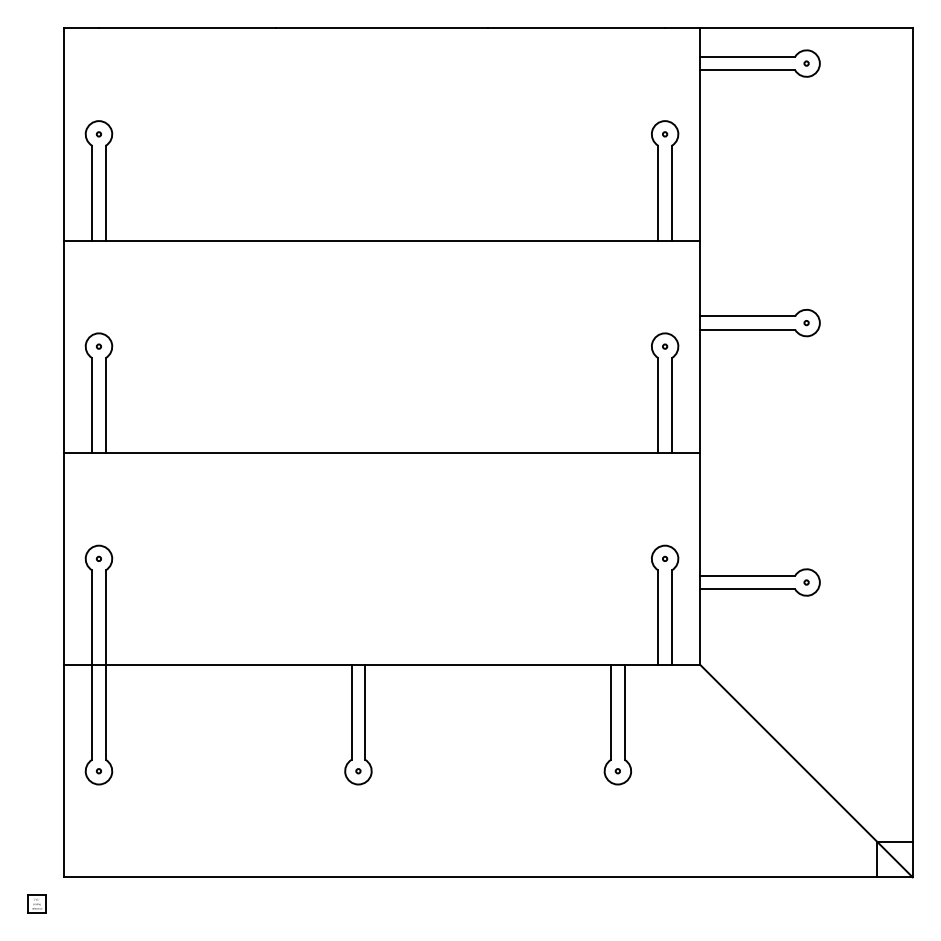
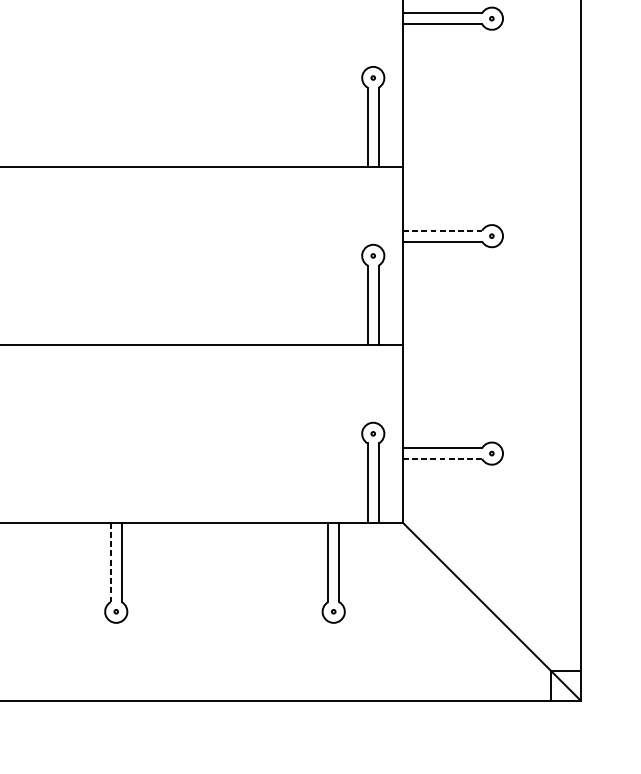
line: (748, 316) -> (443, 230), solid -> dashed
line: (747, 589) -> (442, 459), solid -> dashed
line: (351, 712) -> (110, 562), solid -> dashed

